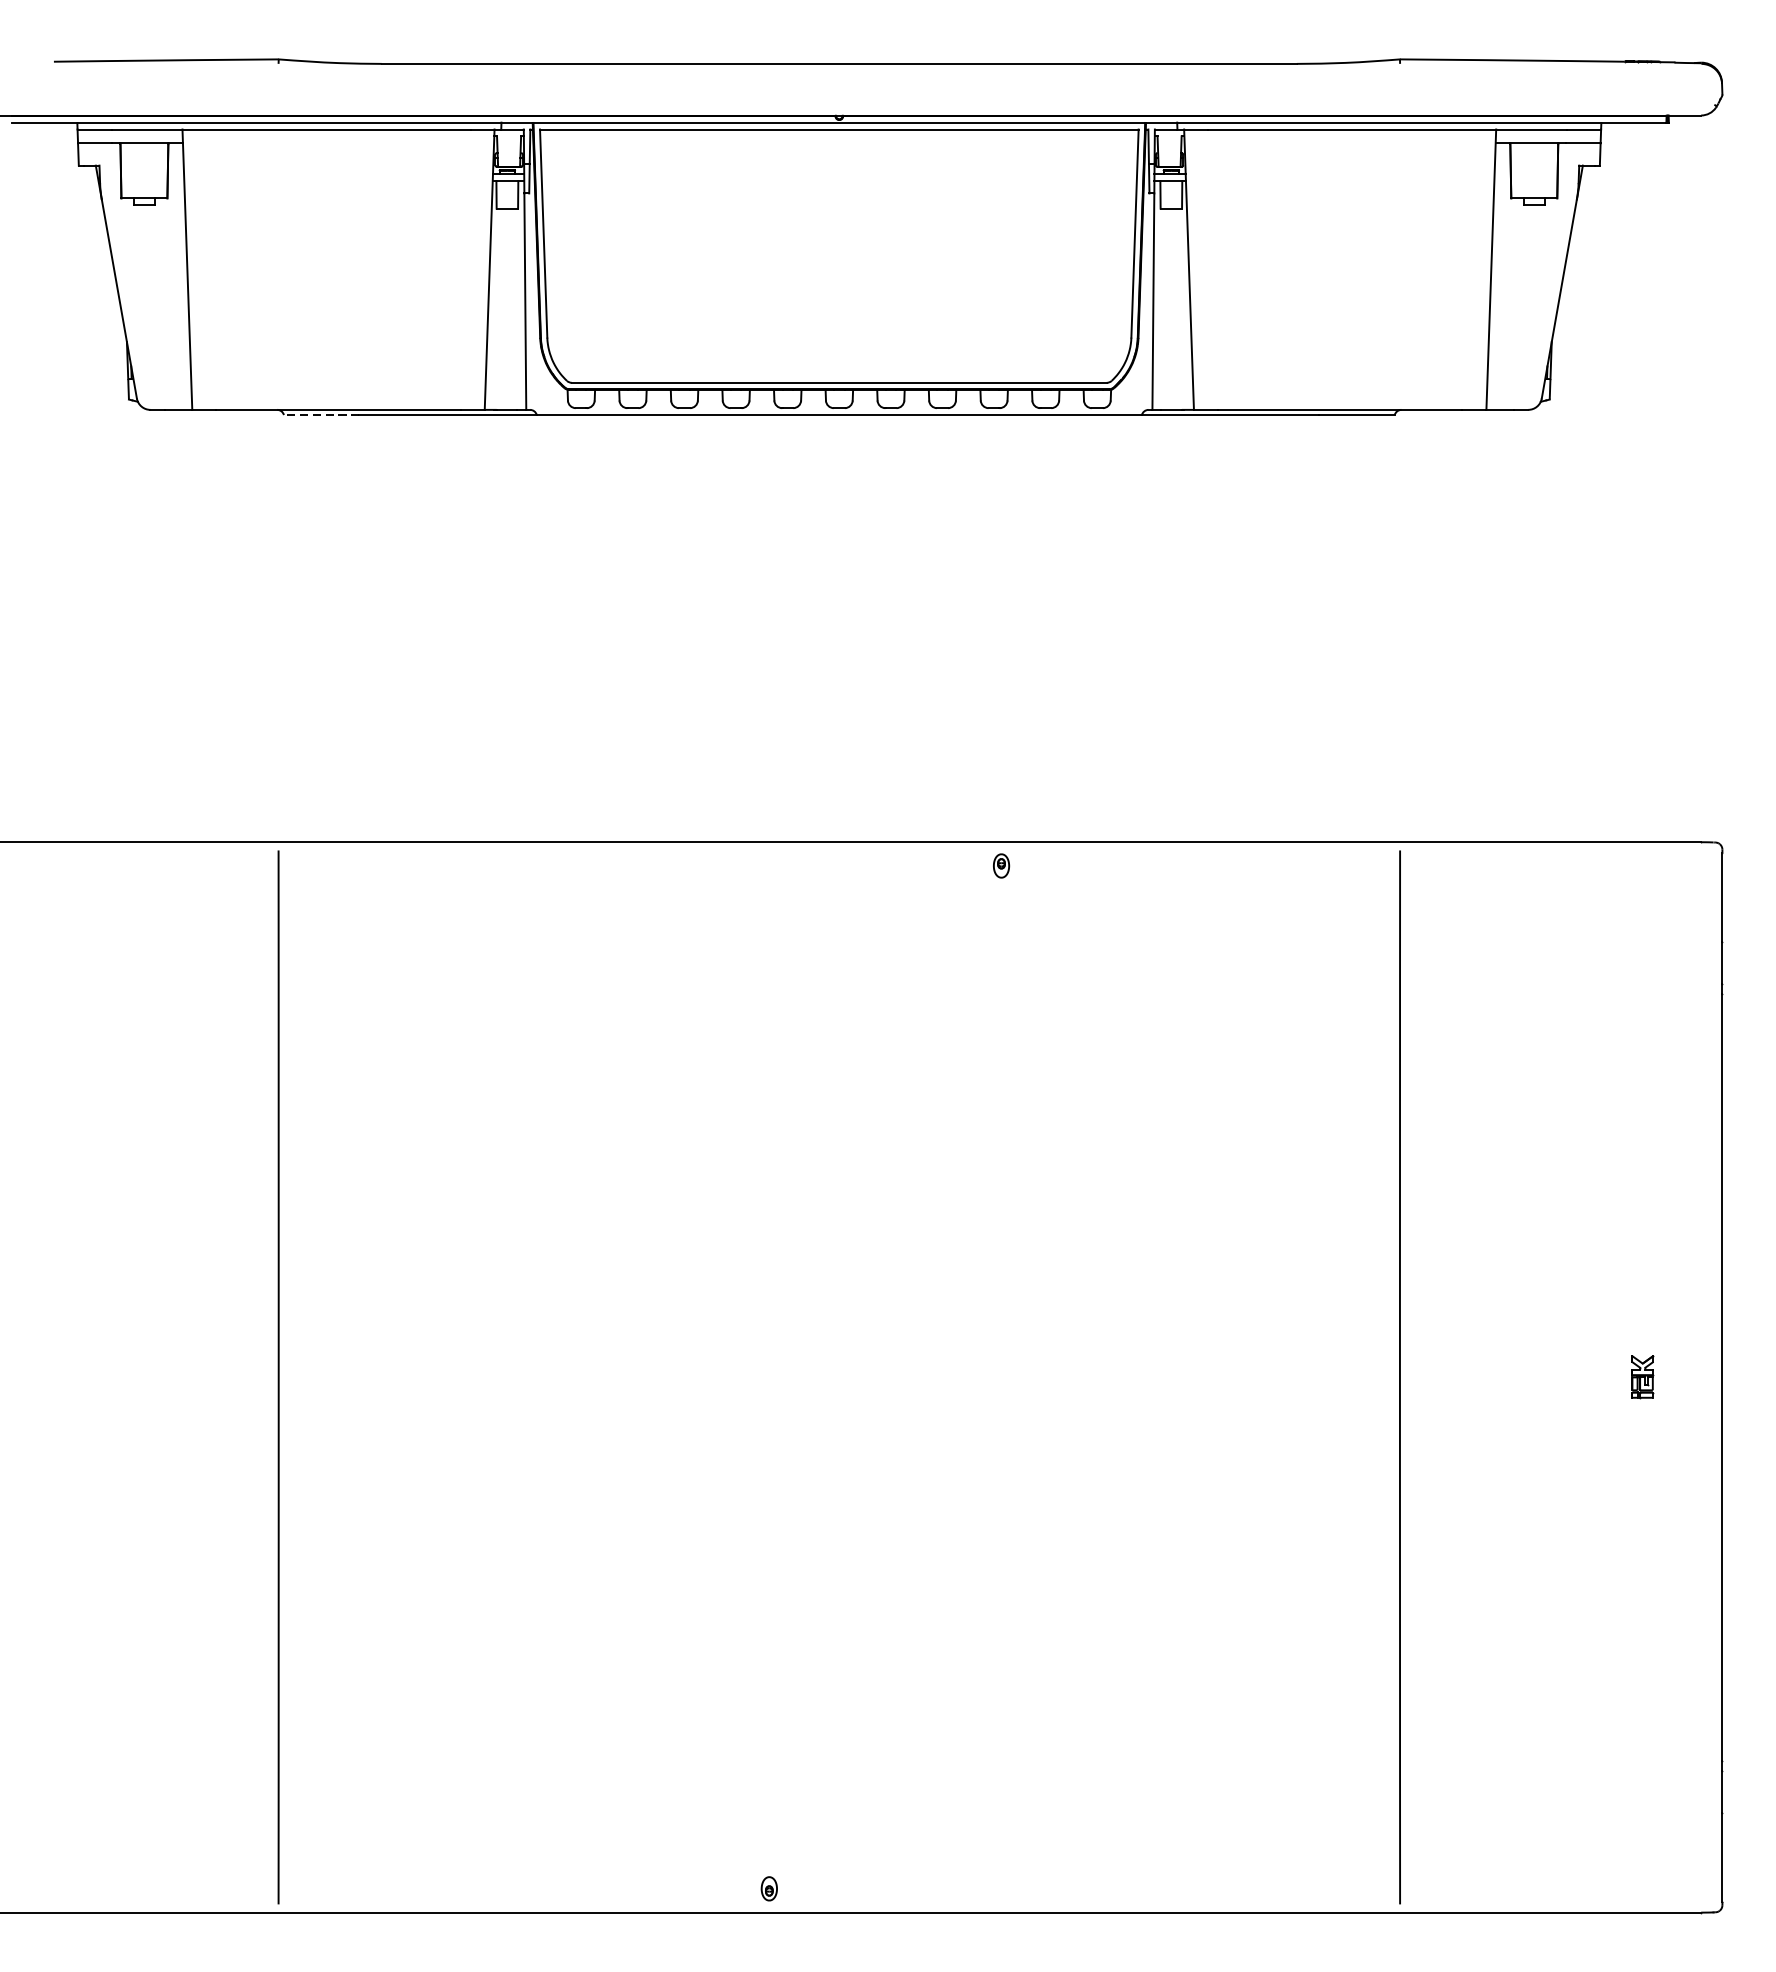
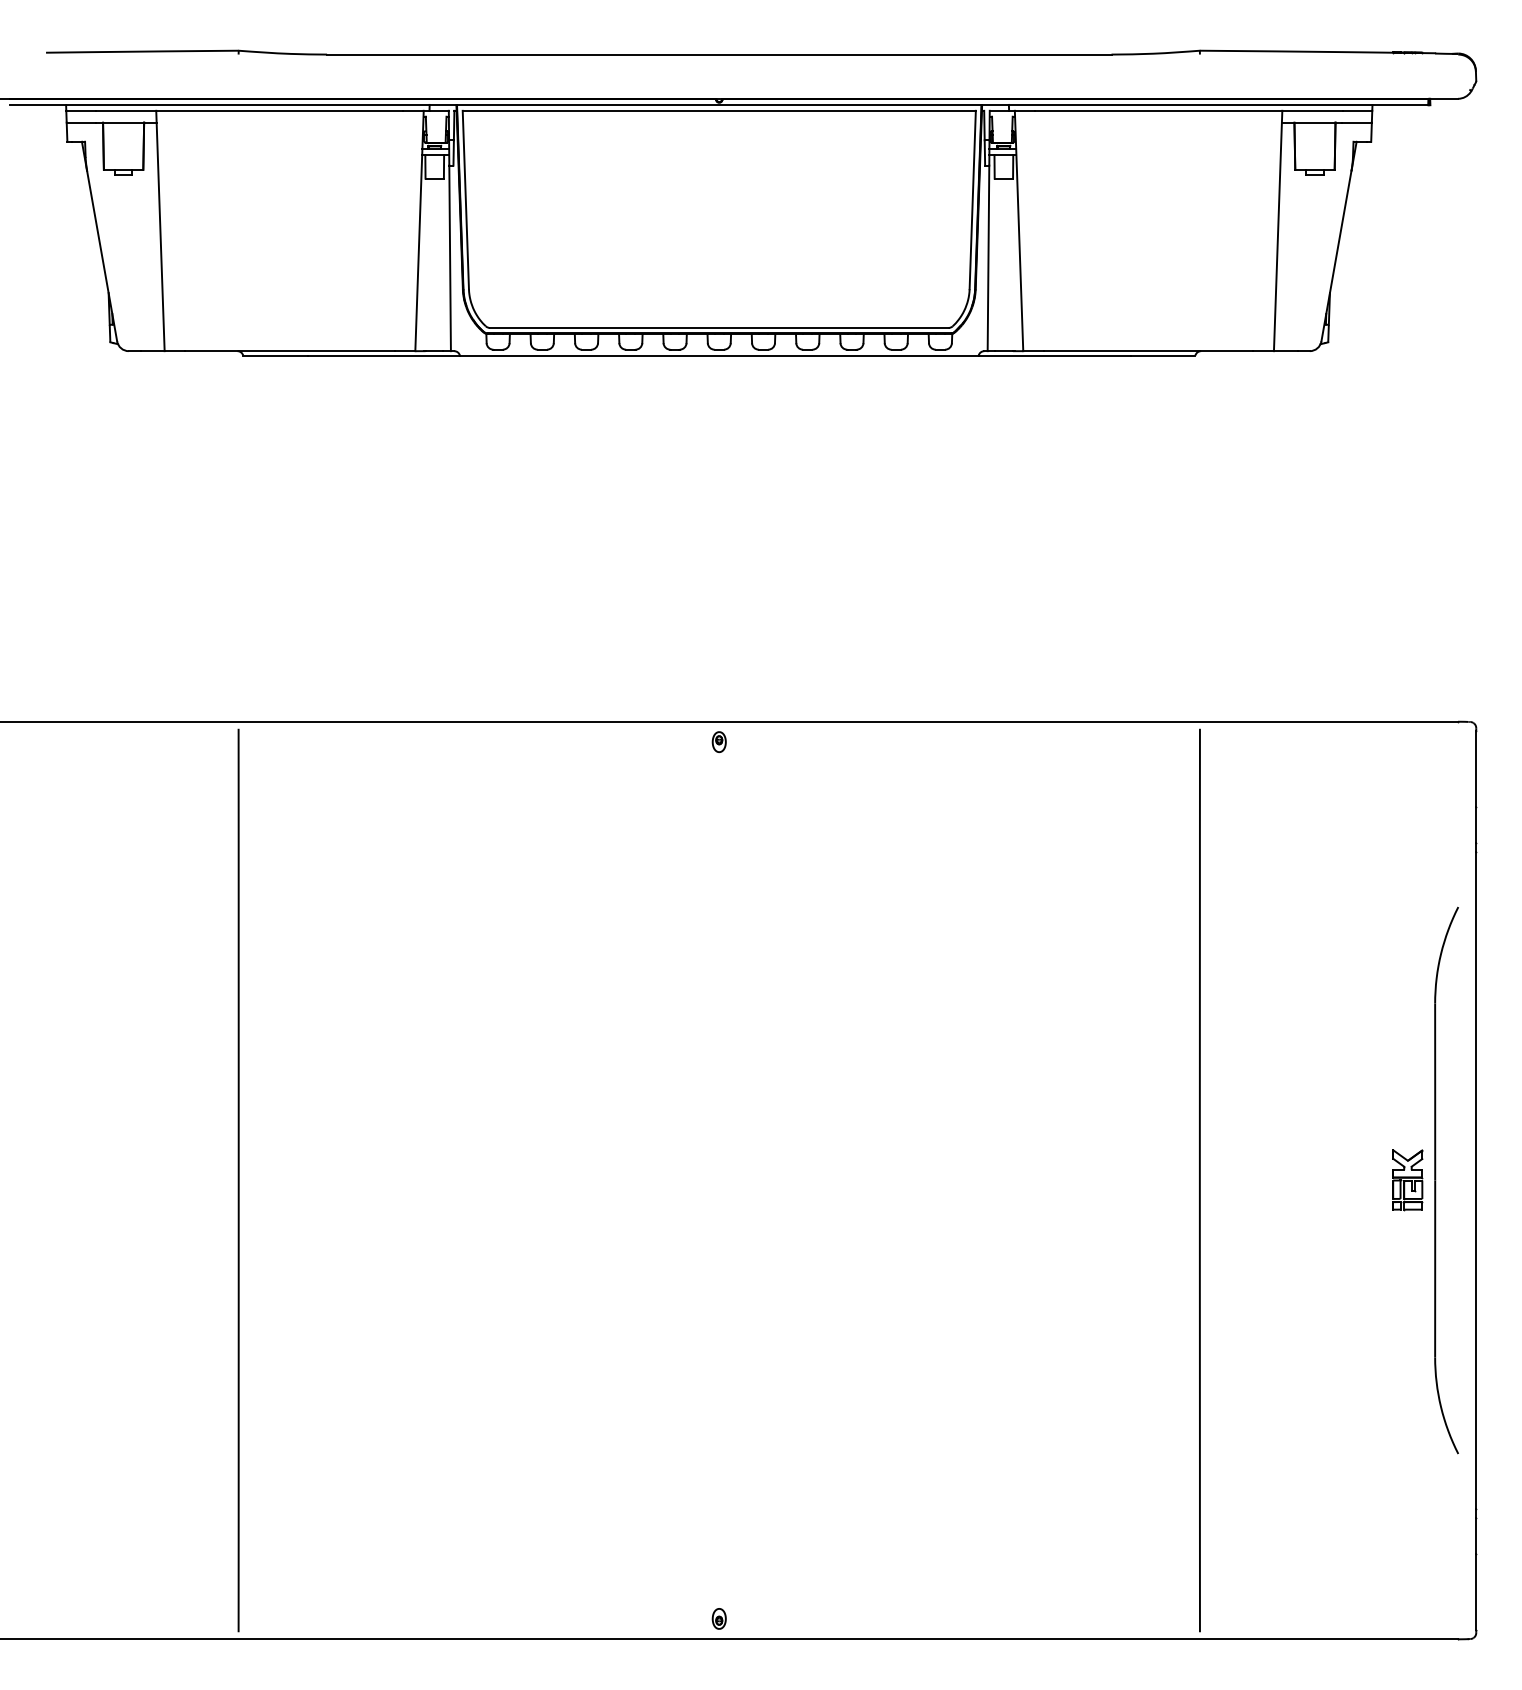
line: (321, 414) -> (275, 355), dashed -> solid
part: (1000, 865) -> (718, 741), moved
part: (1642, 1377) -> (1407, 1180), size x1.67
part: (1676, 1377) -> (1436, 1180), added
part: (768, 1888) -> (718, 1618), moved

